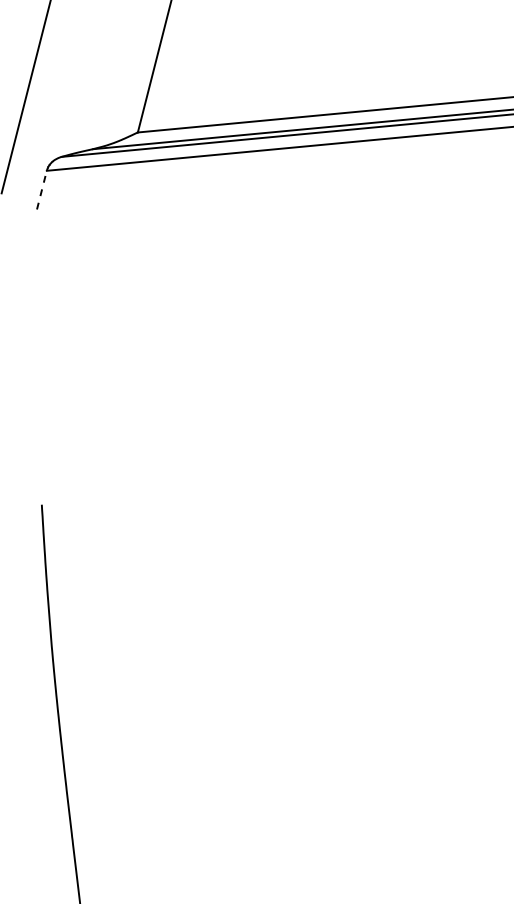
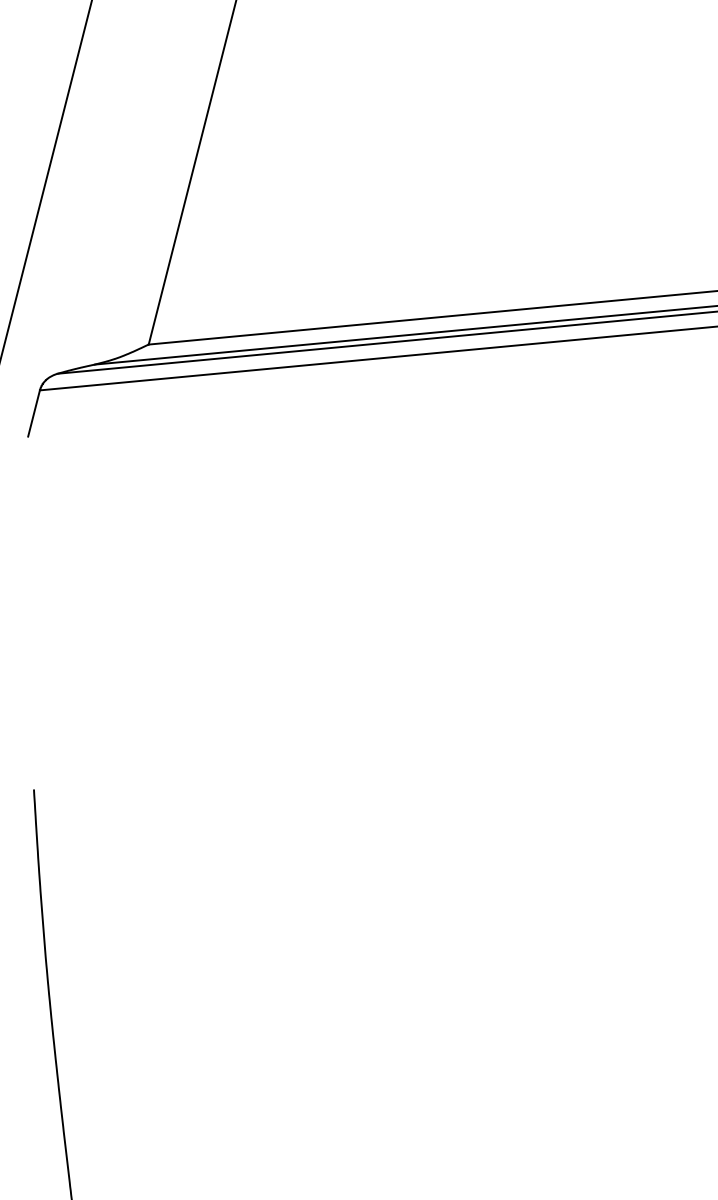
line: (42, 190) -> (34, 413), dashed -> solid

